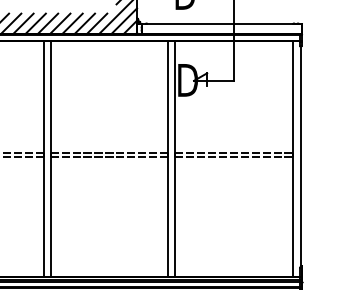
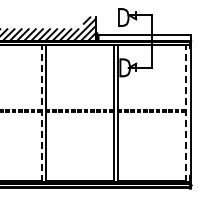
line: (43, 157) -> (41, 112), solid -> dashed
line: (292, 157) -> (185, 112), solid -> dashed

